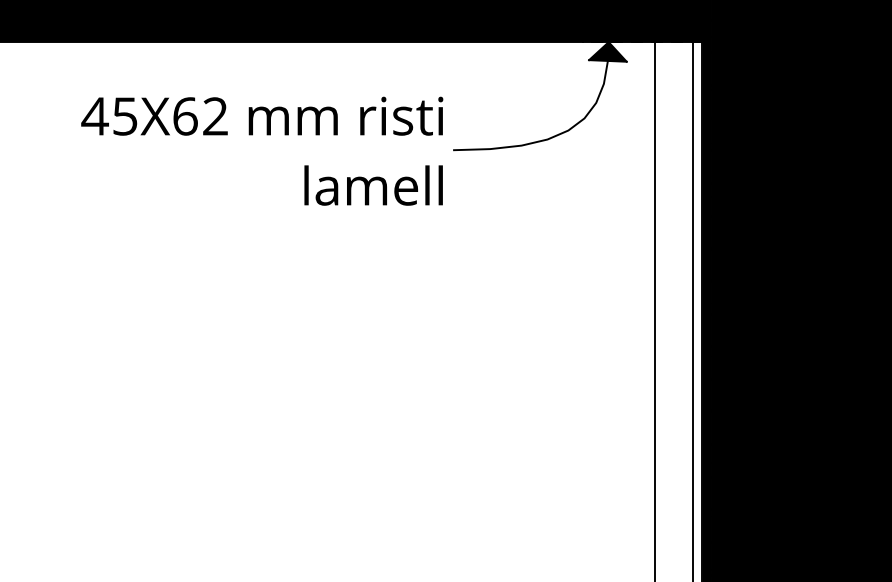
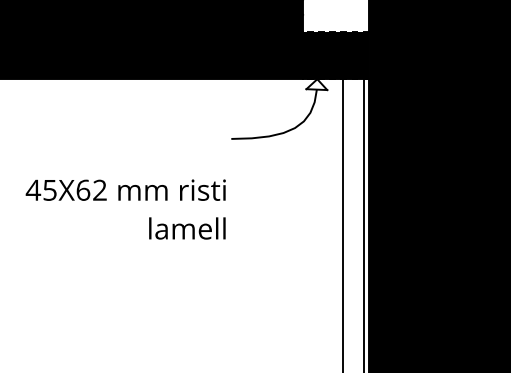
fill: (607, 51) -> (316, 84), removed
text: (261, 151) -> (125, 209), moved

